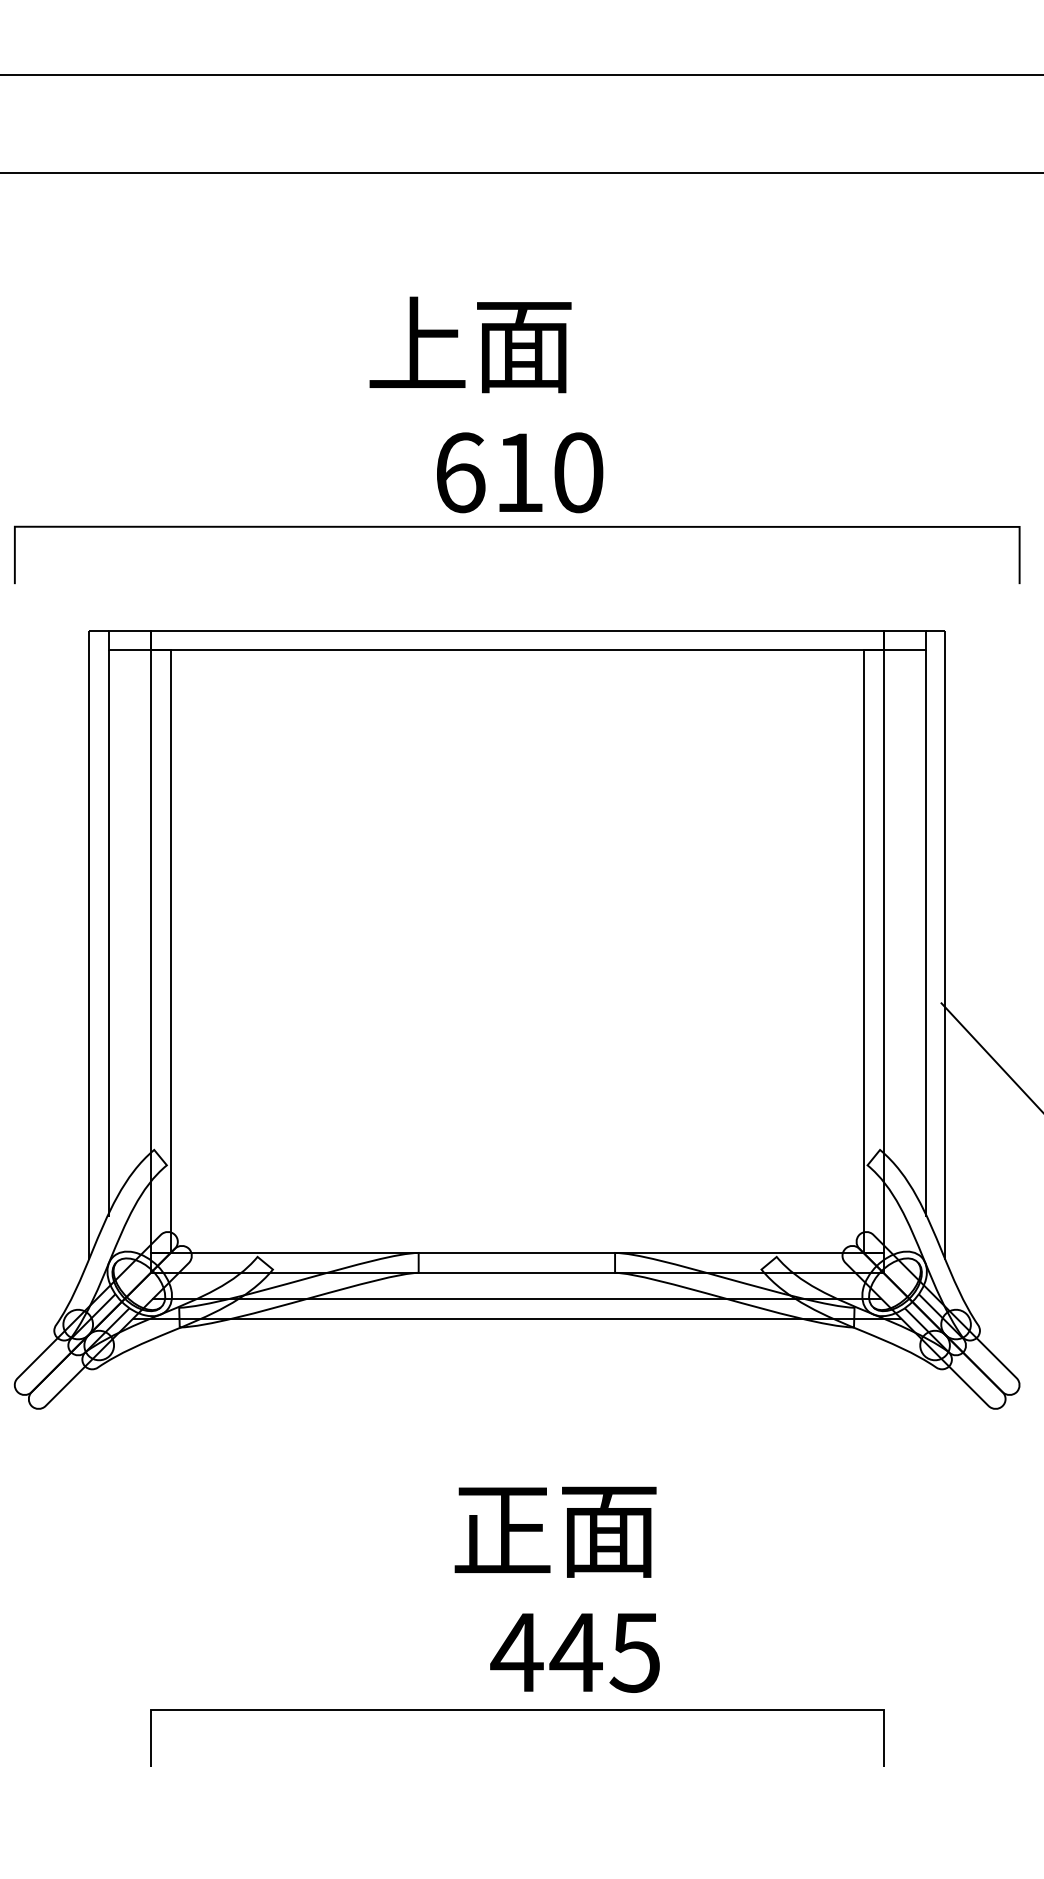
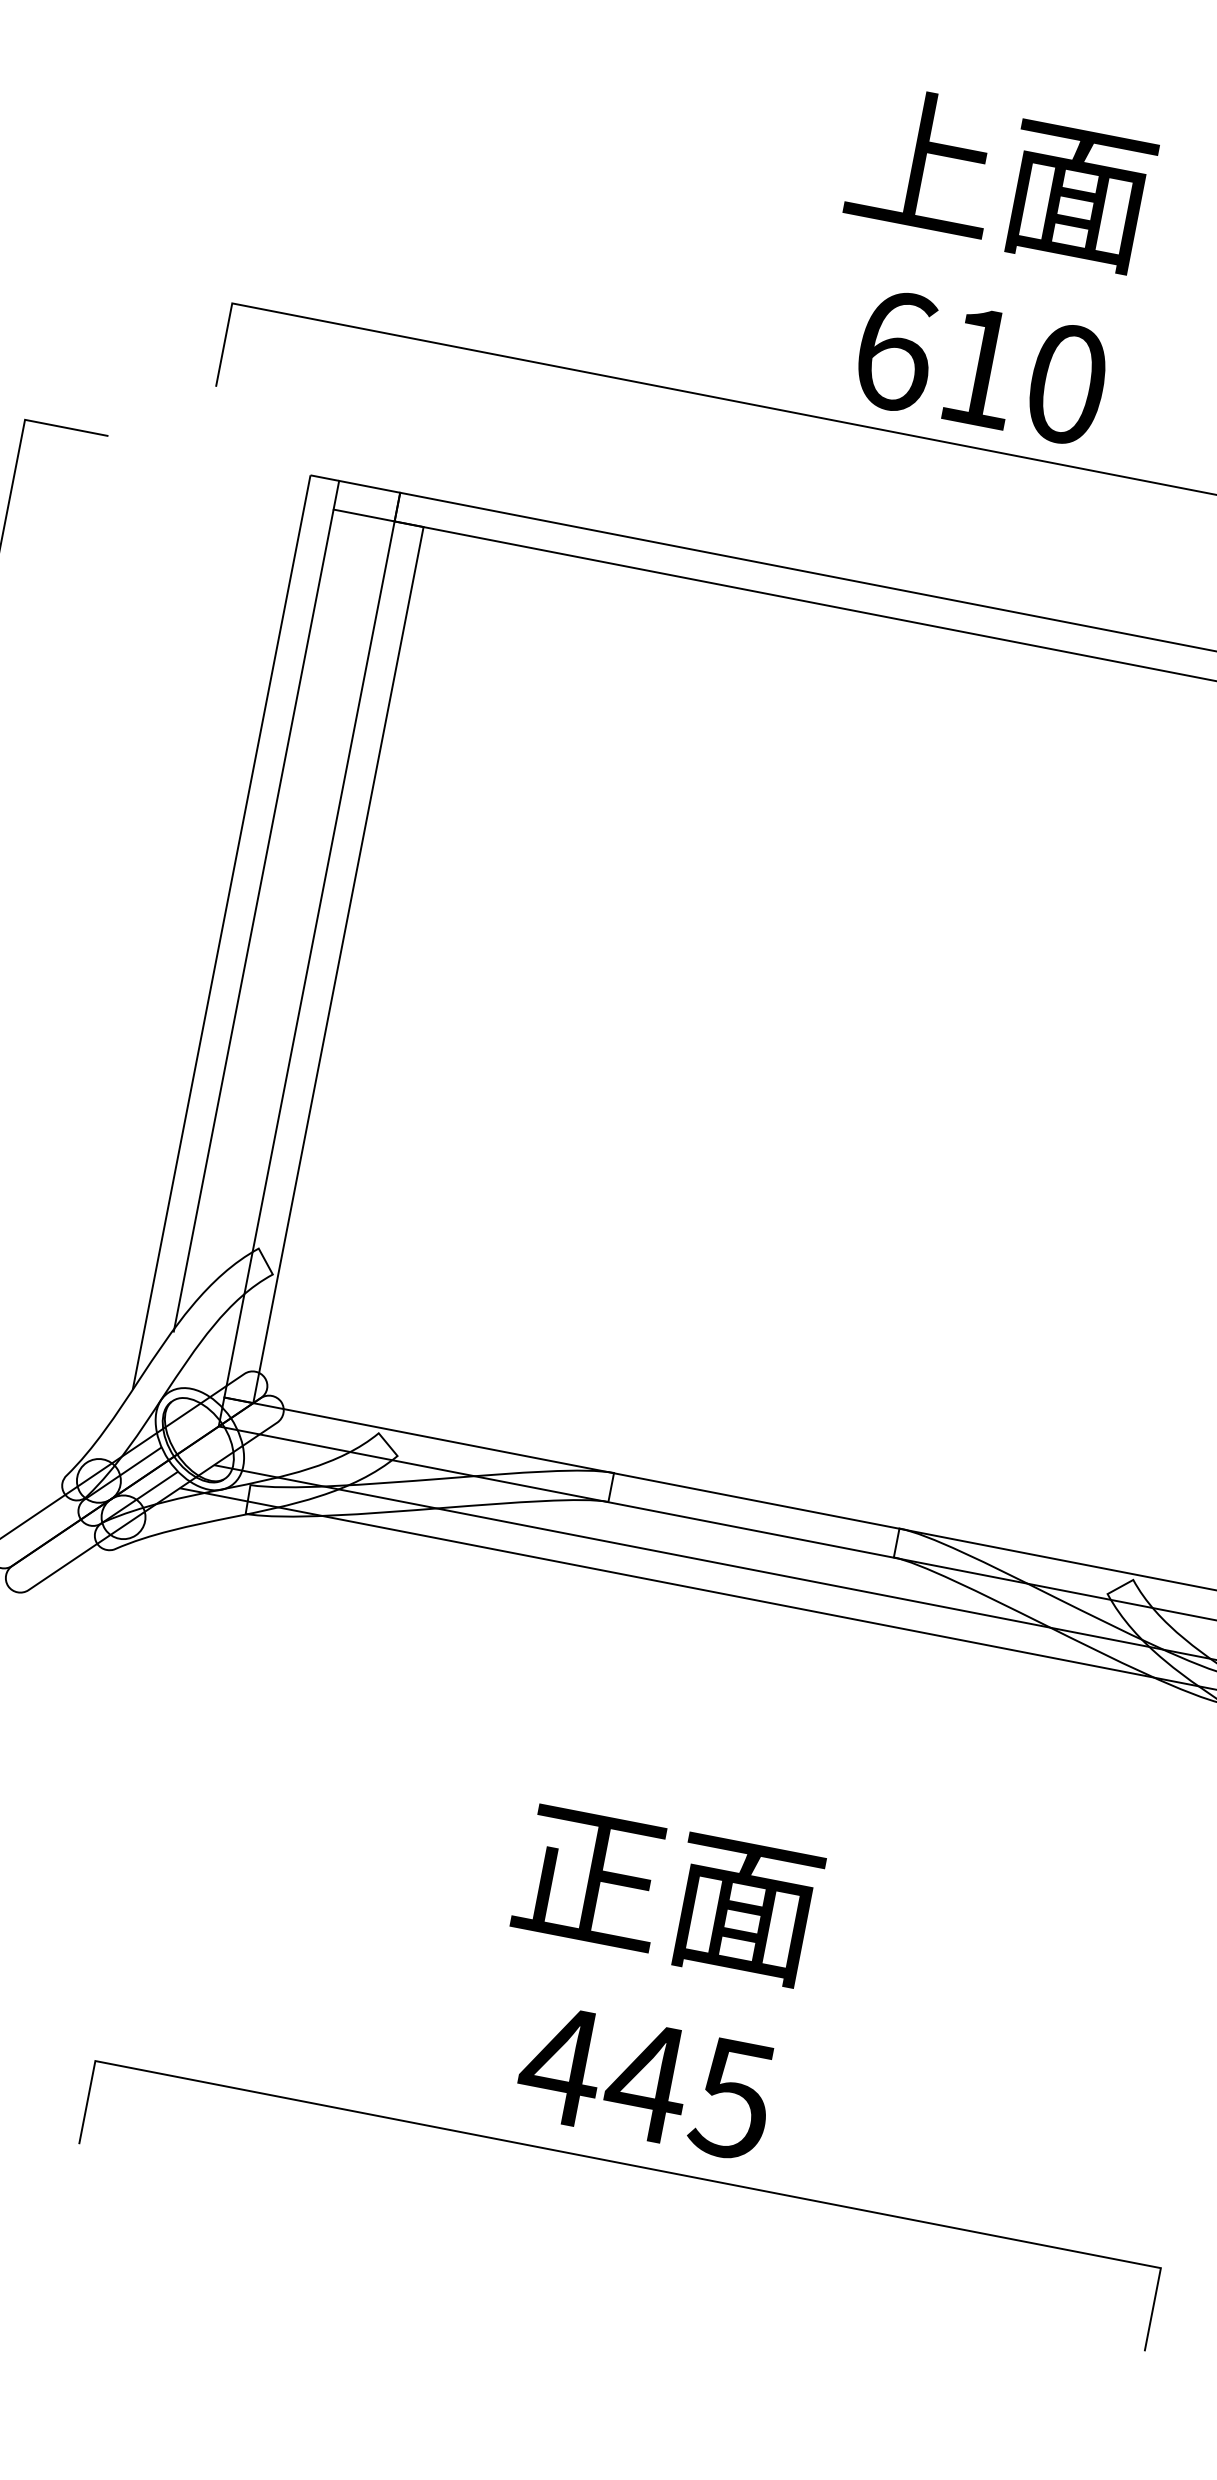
text: (470, 344) -> (1001, 177), moved
text: (555, 1531) -> (667, 1894), moved
text: (574, 1652) -> (644, 2081), moved

